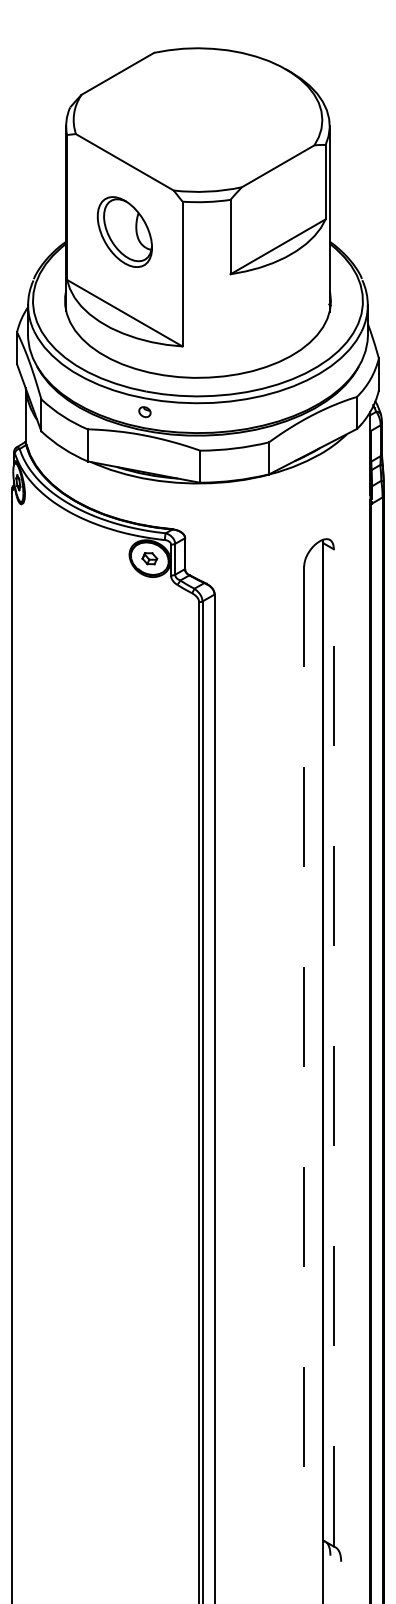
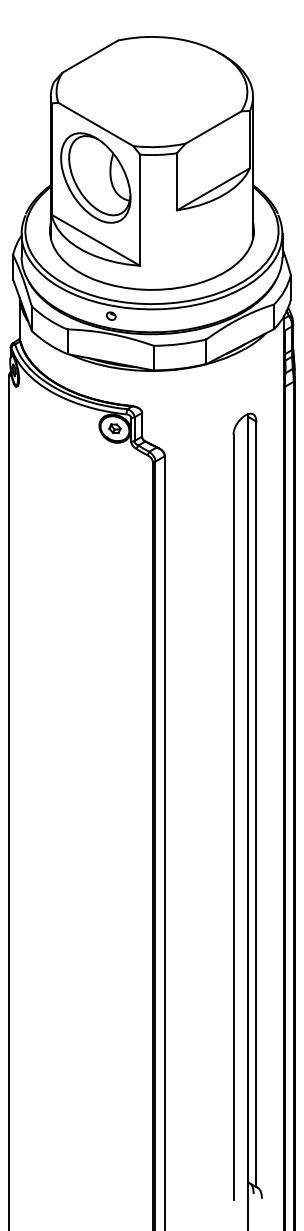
part: (124, 231) -> (95, 177), size x1.67
line: (334, 1048) -> (256, 804), dashed -> solid
line: (304, 1065) -> (233, 817), dashed -> solid

